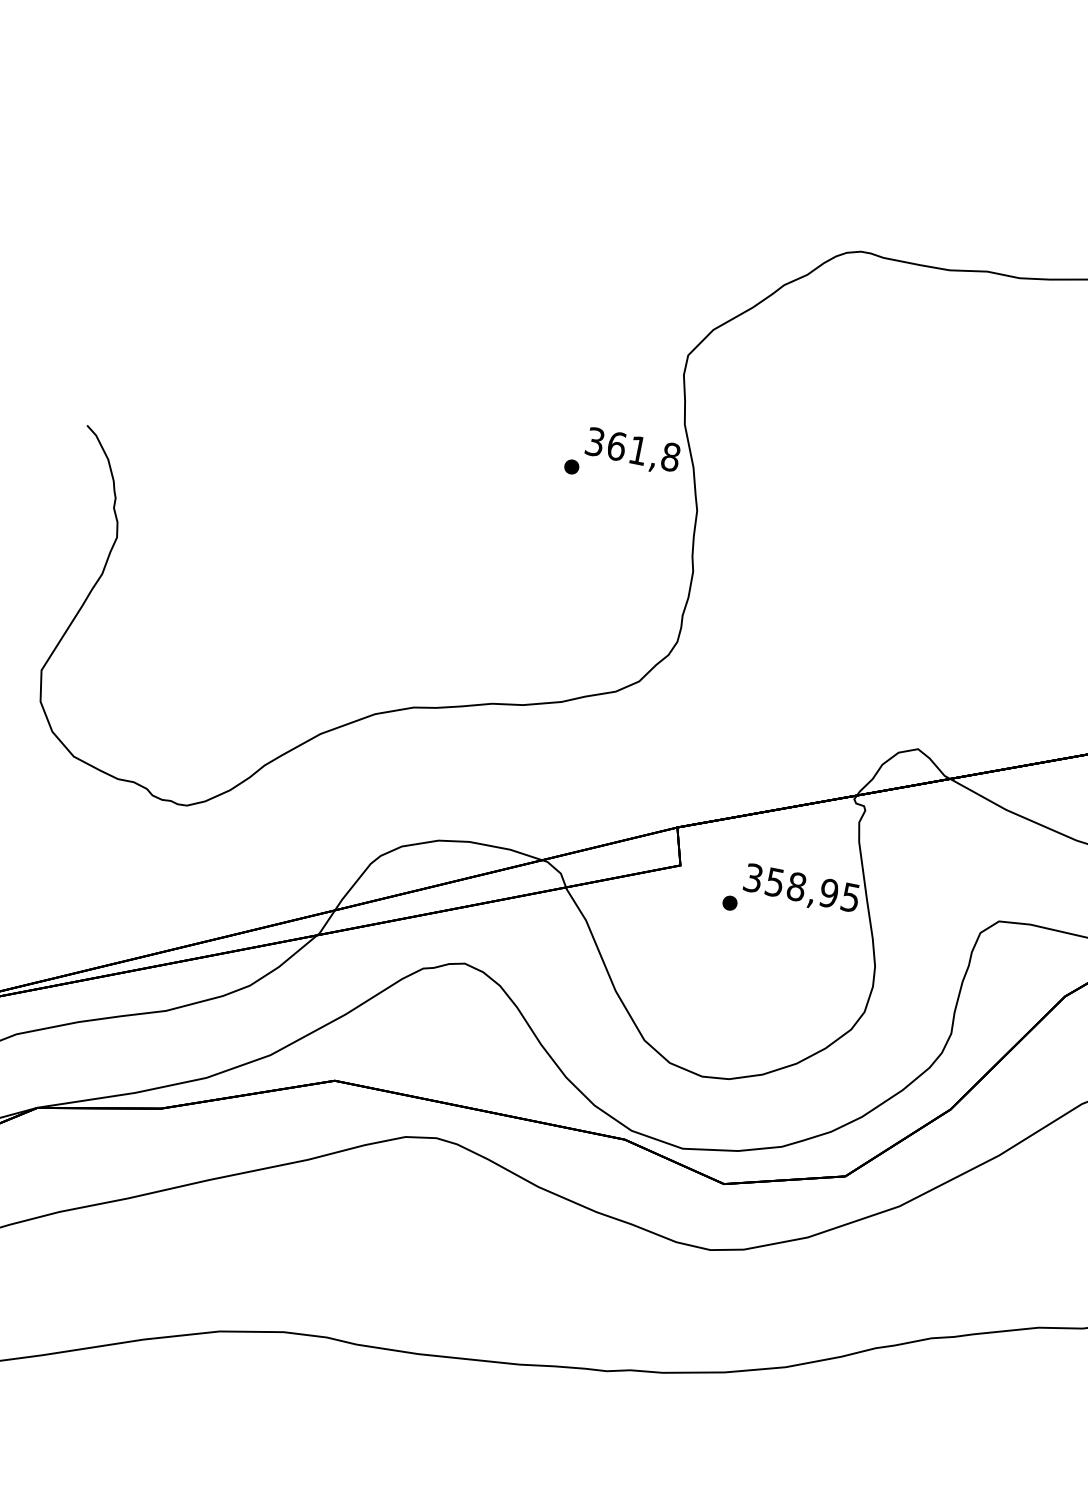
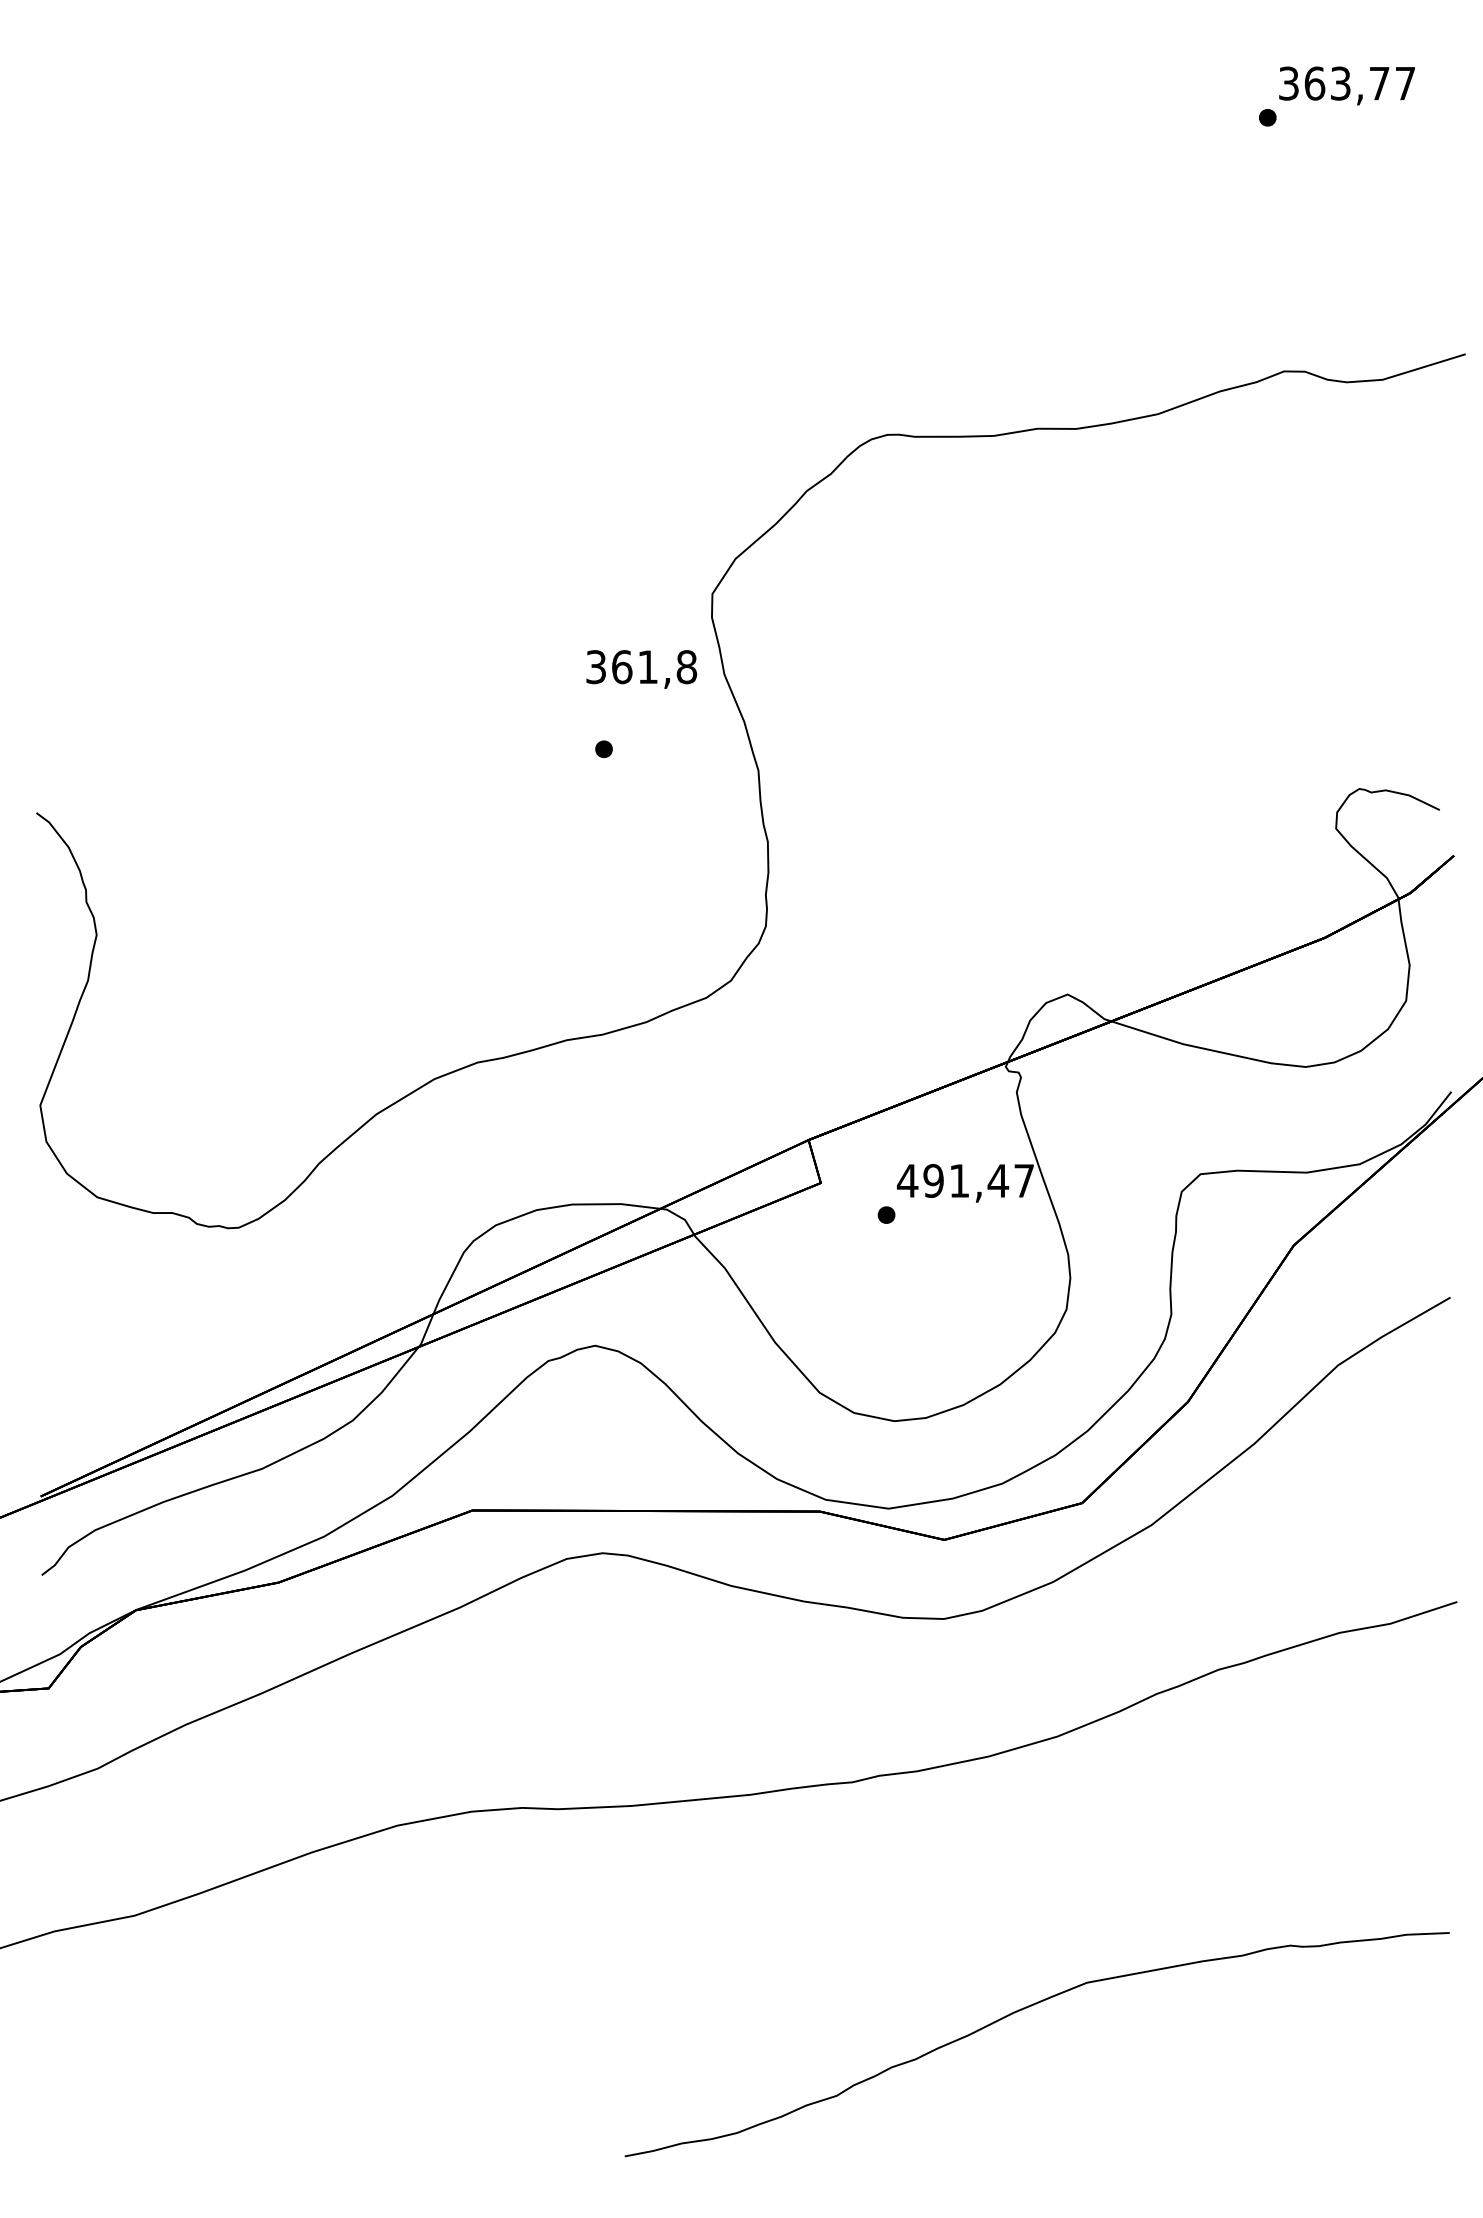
text: (632, 451) -> (641, 669), moved
text: (800, 887) -> (964, 1180), 358,95 -> 491,47

